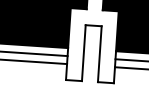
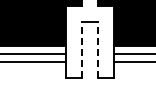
line: (83, 52) -> (81, 49), solid -> dashed
line: (99, 53) -> (97, 49), solid -> dashed

